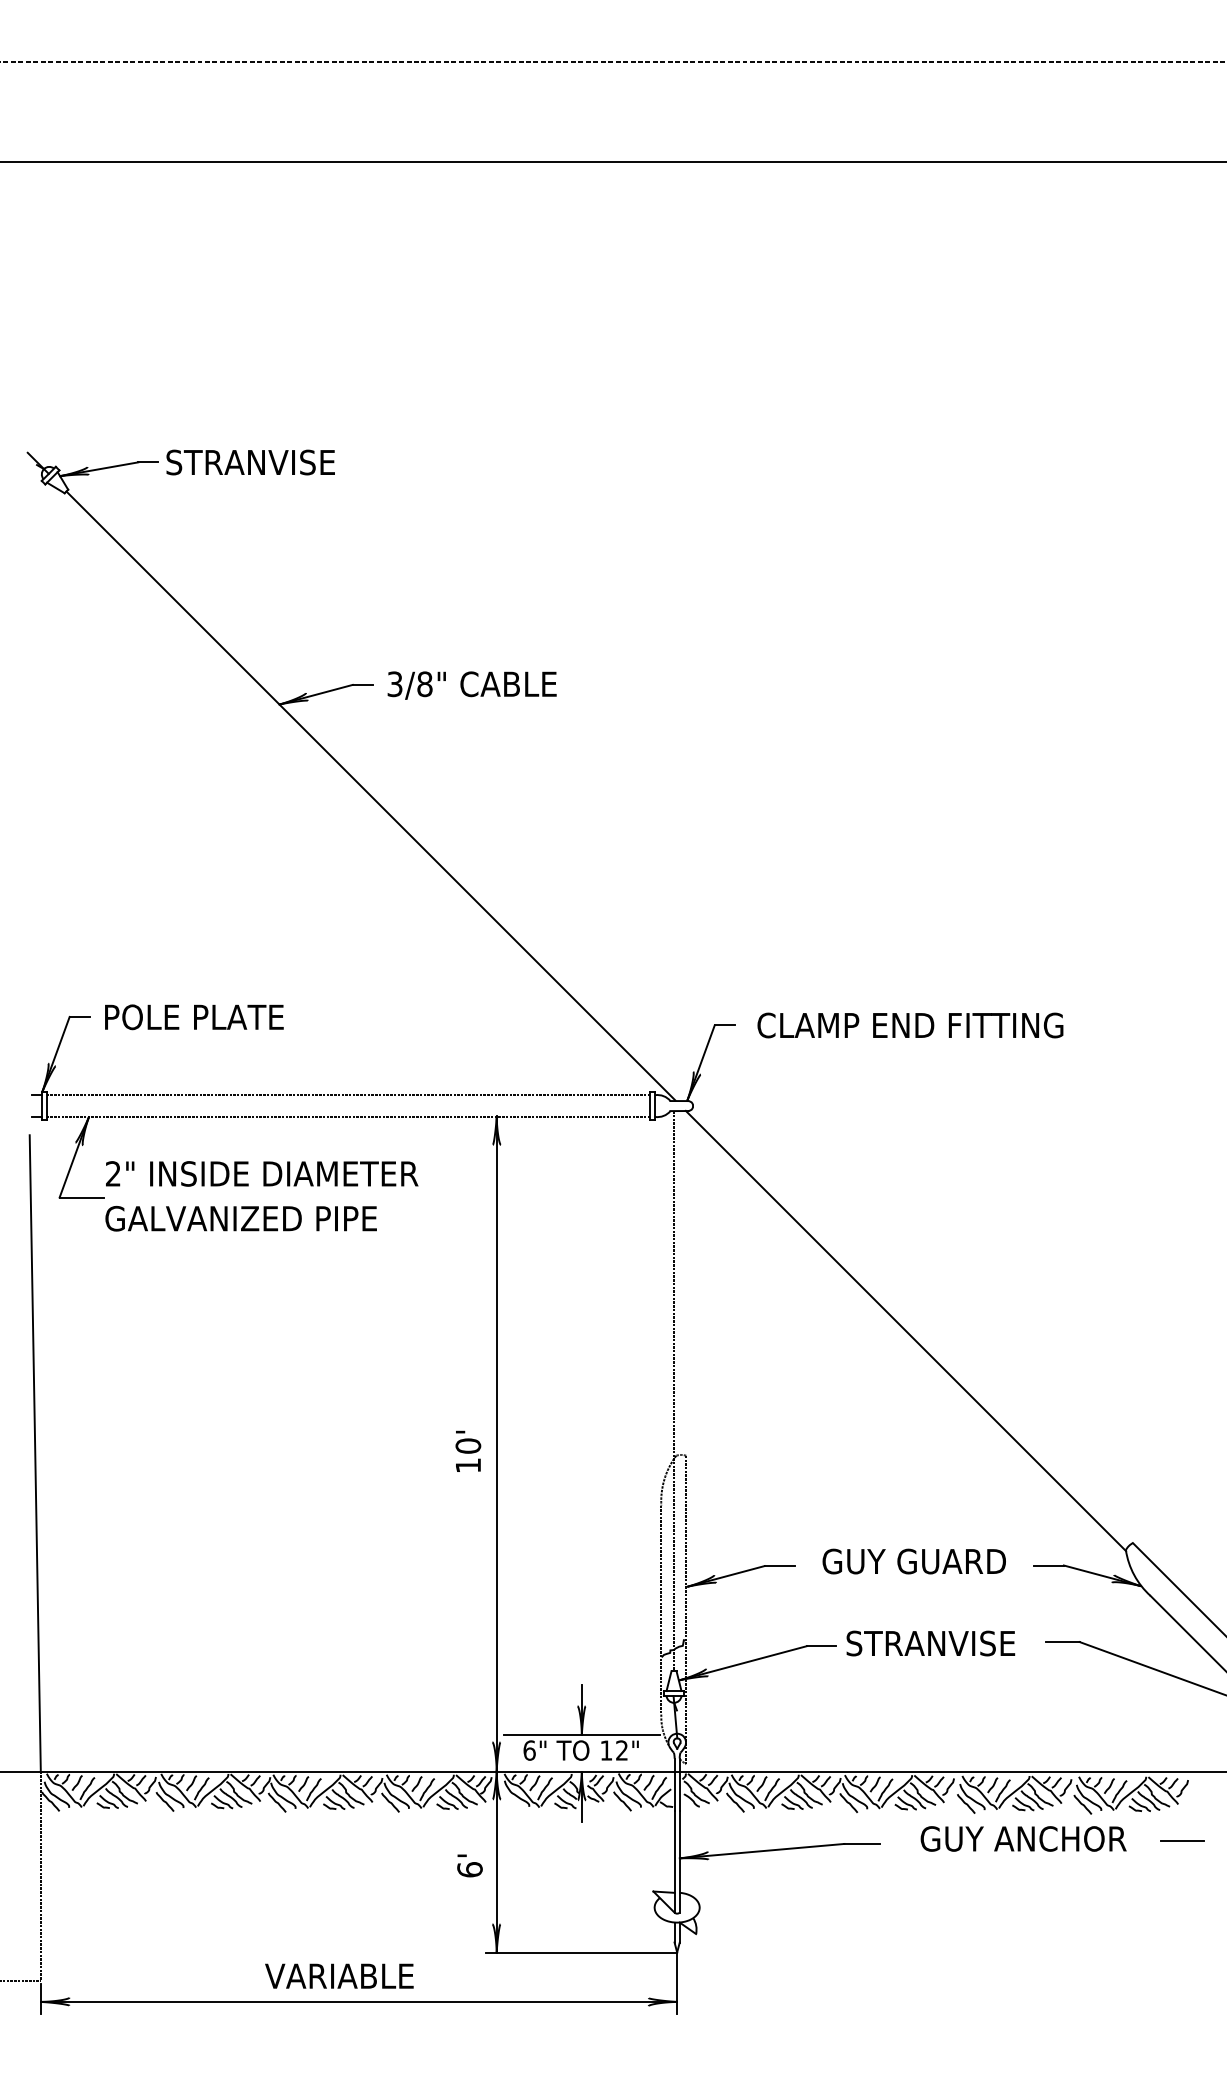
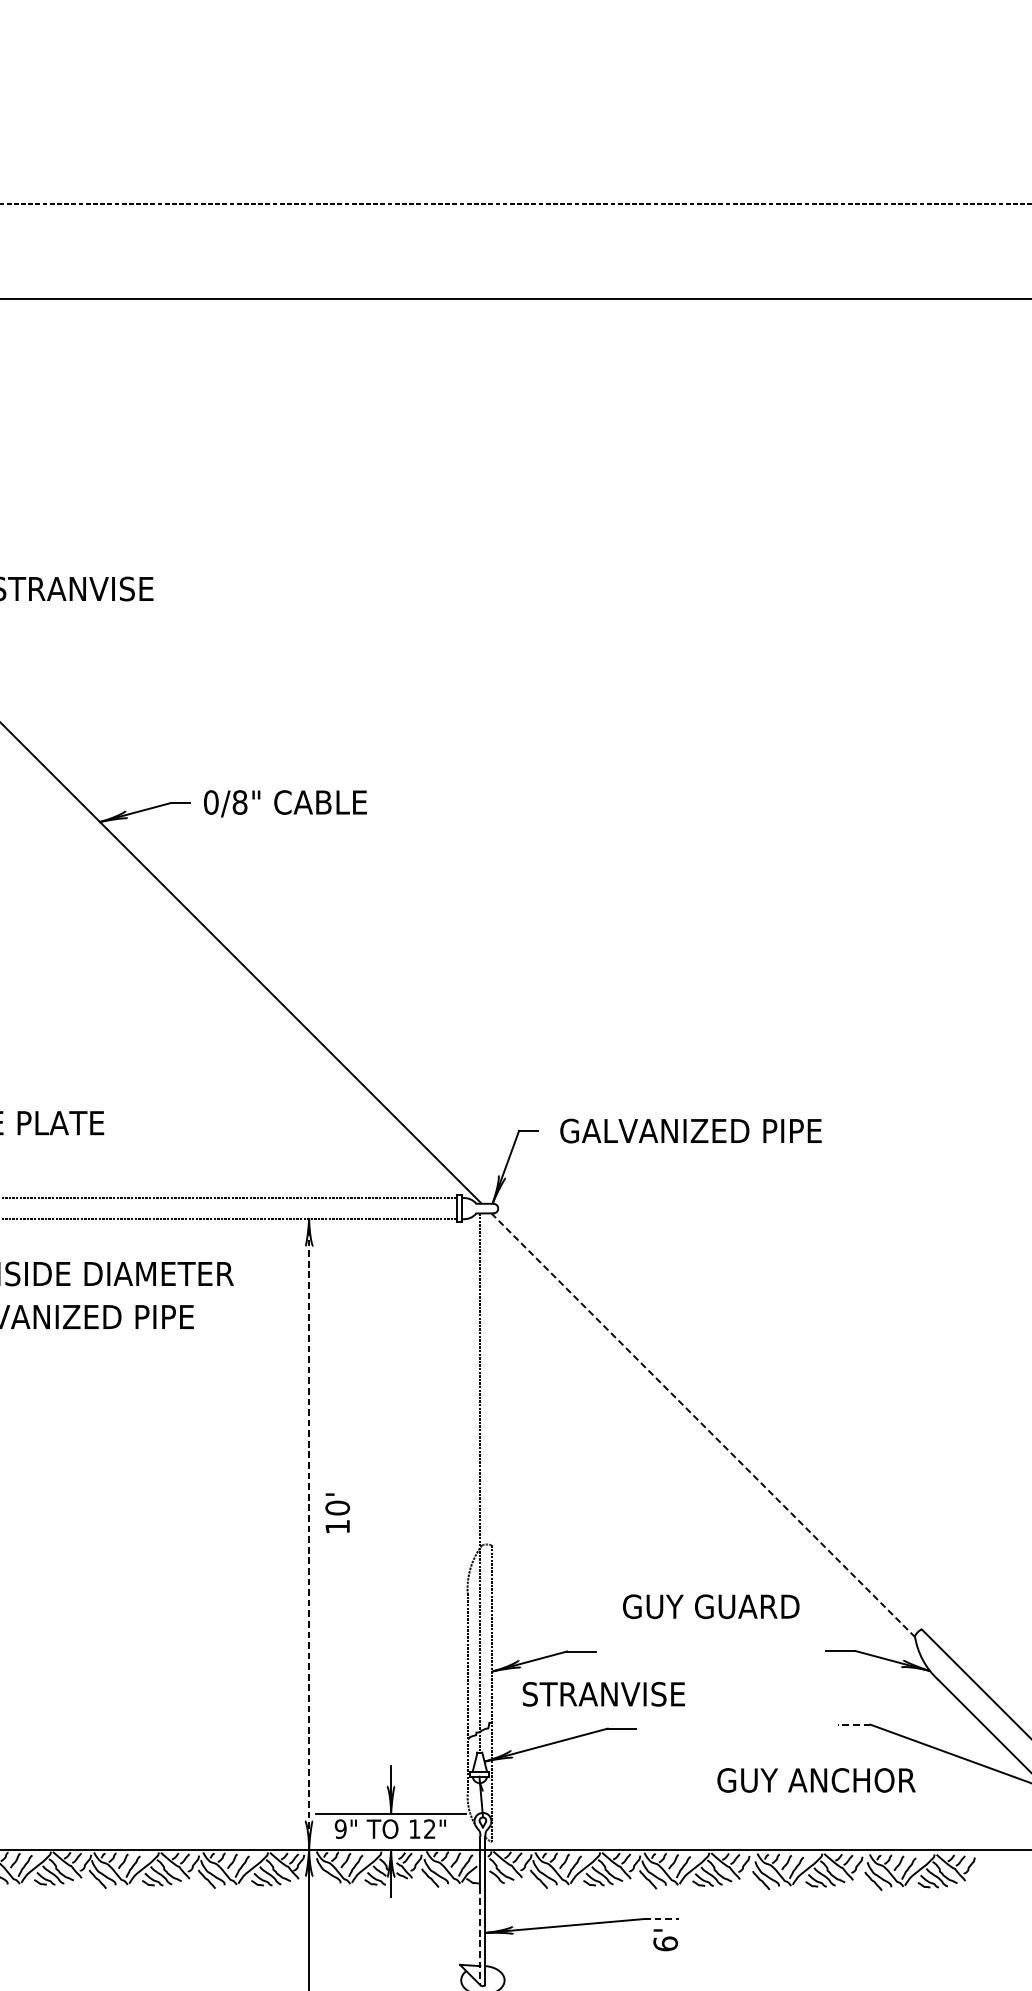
text: (394, 684) -> (210, 802), 3/8" -> 0/8"
text: (916, 1025) -> (713, 1131), CLAMP END FITTING -> GALVANIZED PIPE
line: (906, 1331) -> (703, 1425), solid -> dashed
line: (496, 1444) -> (308, 1534), solid -> dashed
text: (468, 1450) -> (337, 1512), moved
text: (913, 1561) -> (710, 1606), moved
line: (1062, 1642) -> (853, 1725), solid -> dashed
text: (930, 1643) -> (603, 1694), moved
text: (529, 1750) -> (340, 1829), 6" -> 9"
text: (1023, 1838) -> (816, 1779), moved
line: (1182, 1840) -> (969, 1915), removed
line: (862, 1843) -> (661, 1918), solid -> dashed
line: (674, 1861) -> (480, 1935), solid -> dashed
text: (469, 1865) -> (665, 1939), moved

